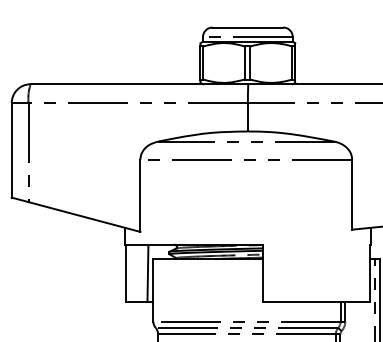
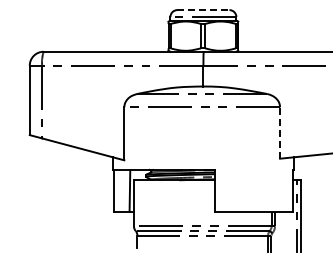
line: (248, 28) -> (203, 10), solid -> dashed
line: (352, 195) -> (280, 133), solid -> dashed

